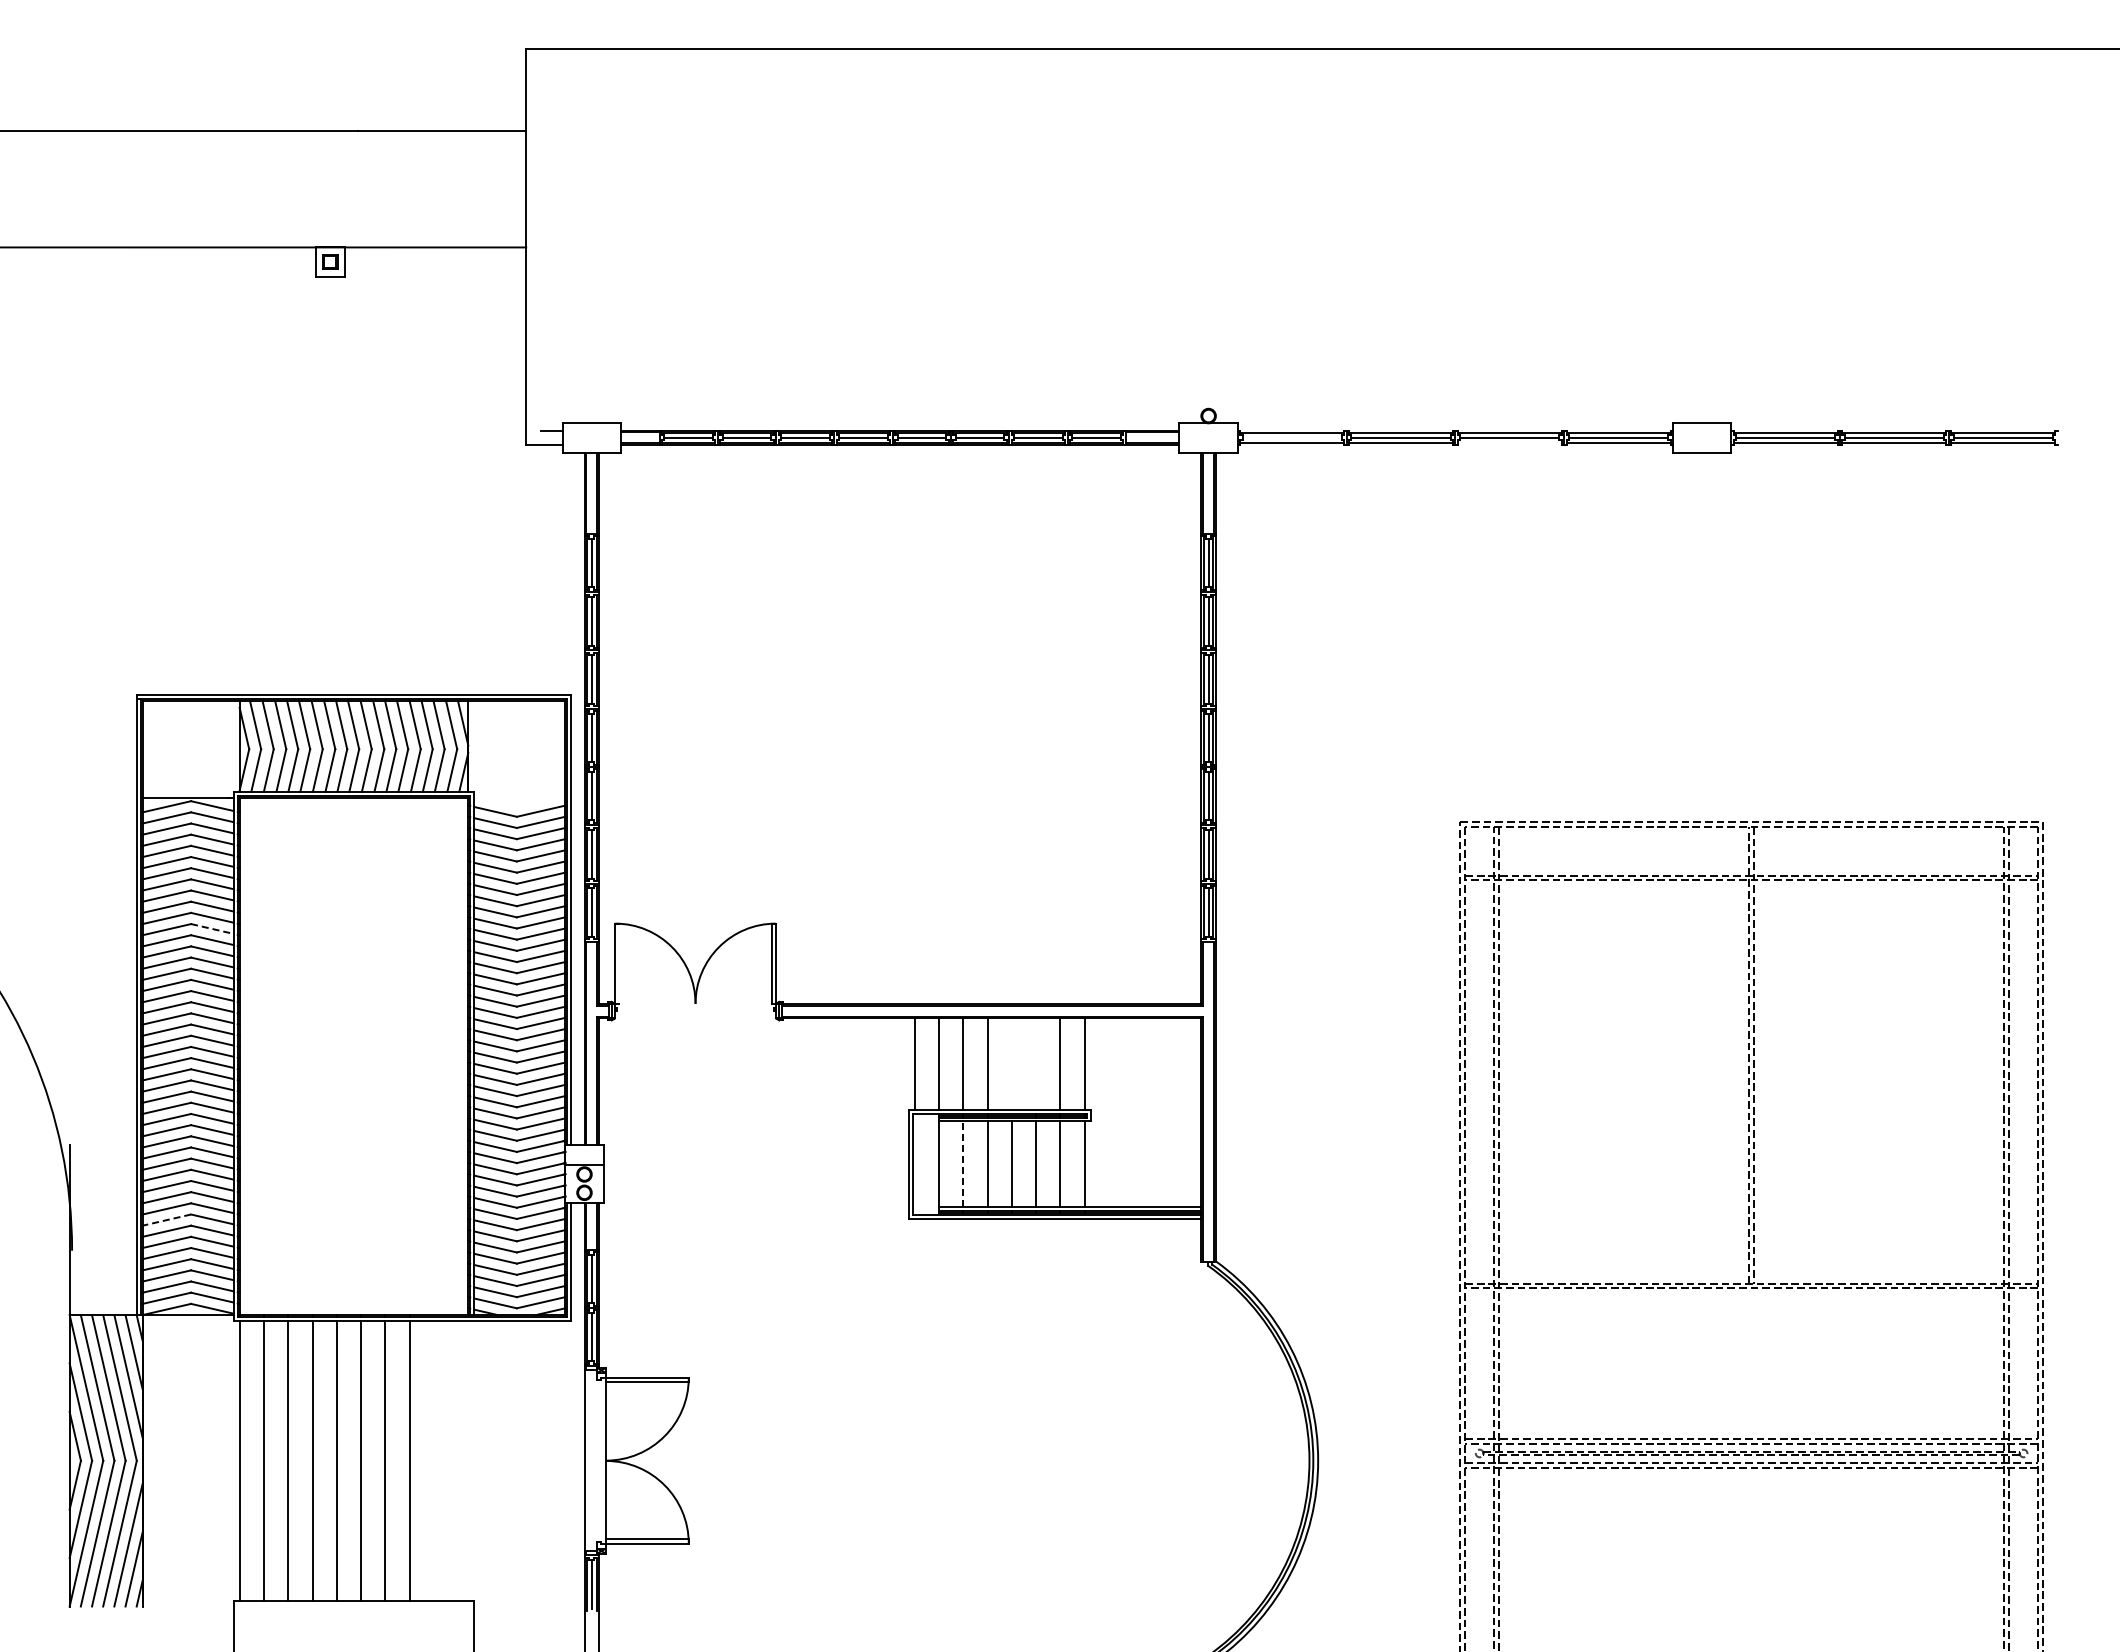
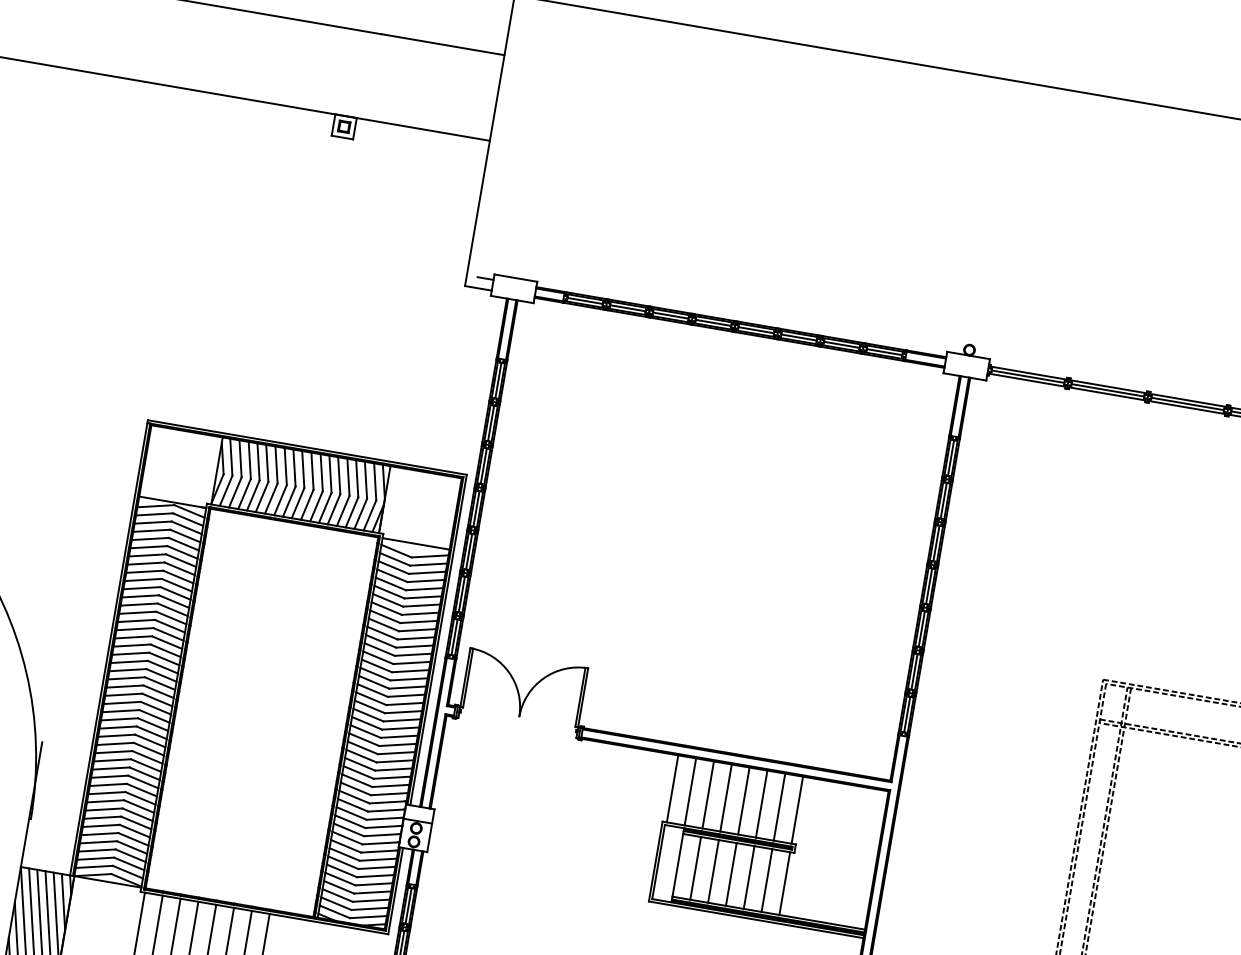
line: (1291, 437) -> (1027, 376), added
line: (1509, 442) -> (1186, 407), added
line: (519, 797) -> (415, 543), added
line: (212, 929) -> (174, 601), dashed -> solid
line: (618, 963) -> (467, 677), added
line: (1011, 1063) -> (743, 800), added
line: (1036, 1063) -> (761, 803), added
line: (963, 1164) -> (695, 868), dashed -> solid
line: (166, 1220) -> (103, 809), dashed -> solid

